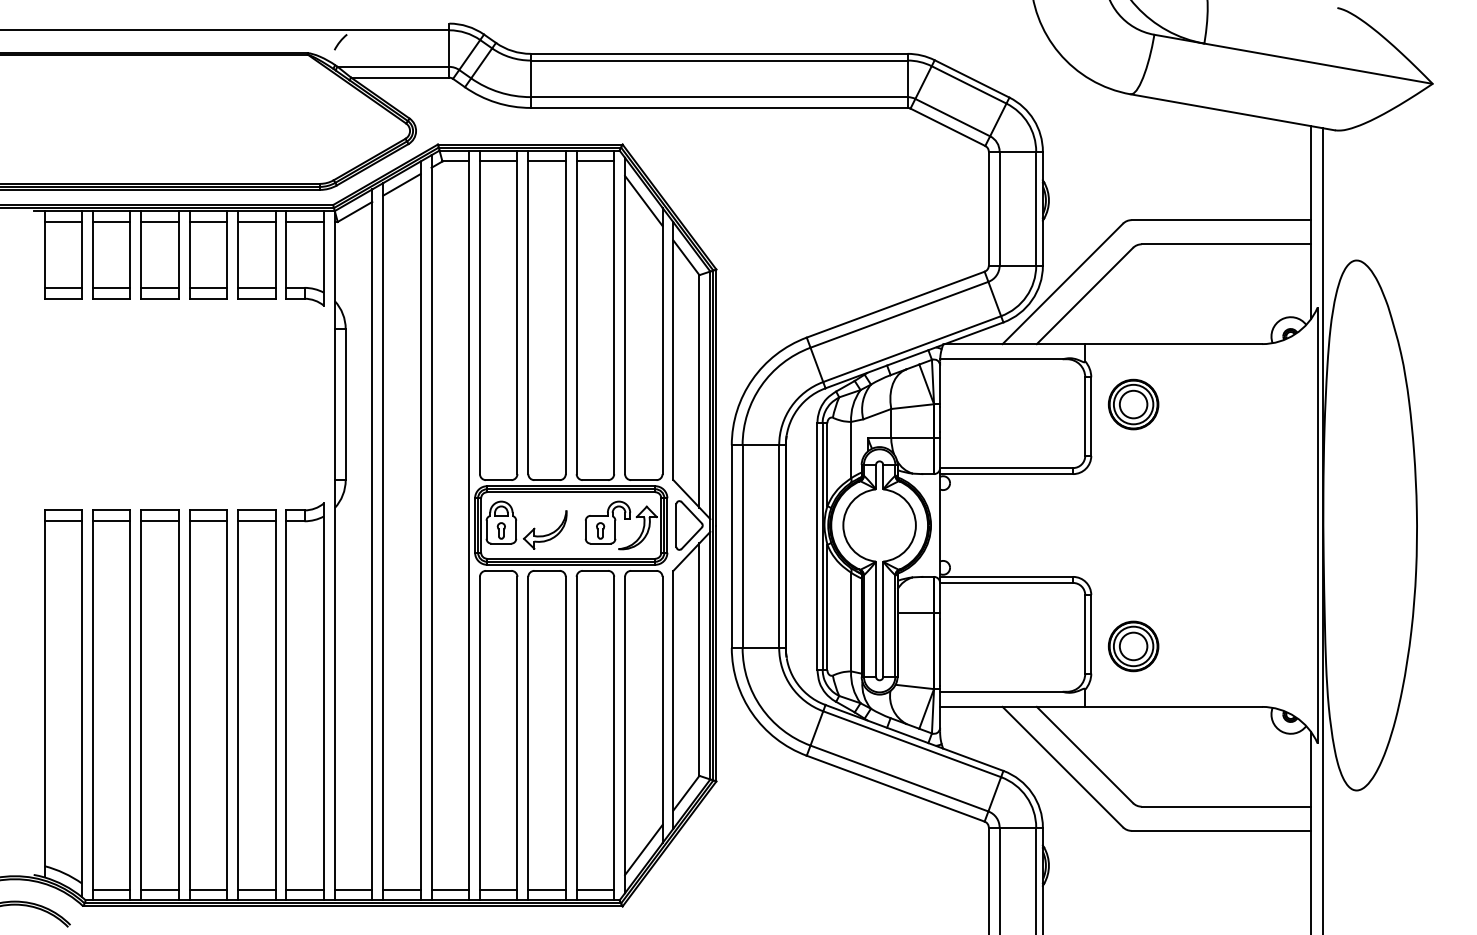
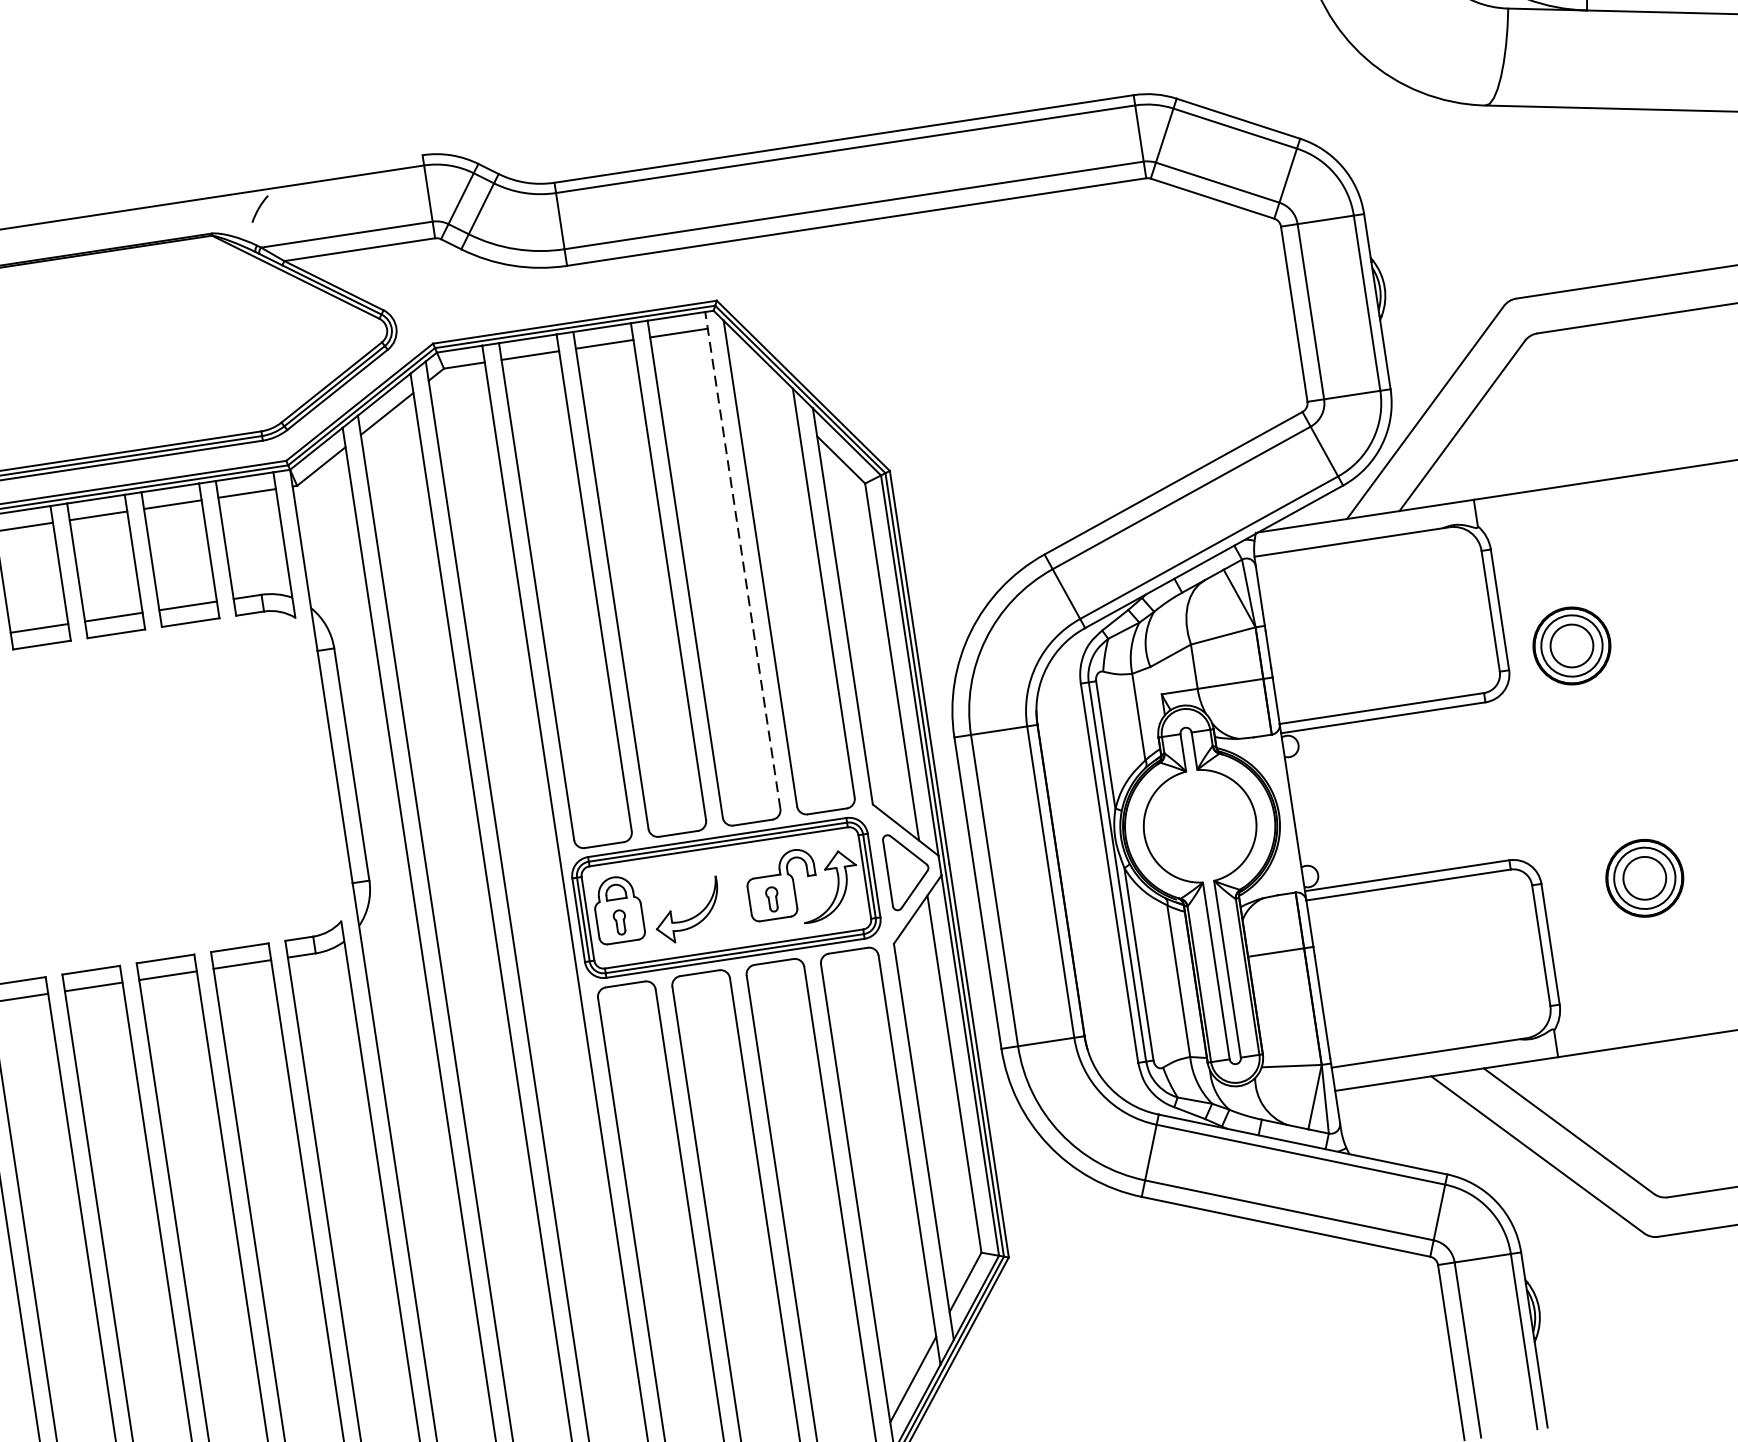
line: (643, 200) -> (761, 381), removed
line: (614, 312) -> (743, 560), solid -> dashed
part: (1133, 404) -> (1571, 645), moved
part: (1133, 646) -> (1644, 878), moved

